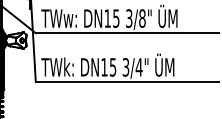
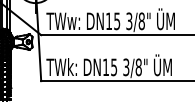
text: (138, 67) -> (138, 67), 3/4" -> 3/8"

